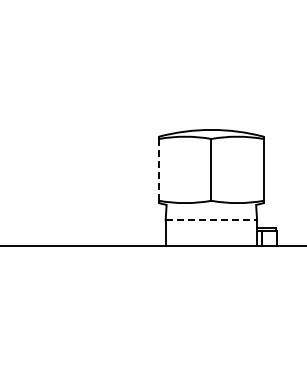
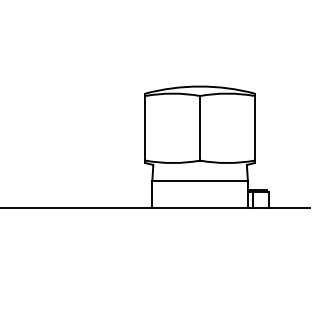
line: (159, 169) -> (145, 127), dashed -> solid
line: (211, 220) -> (200, 181), dashed -> solid

